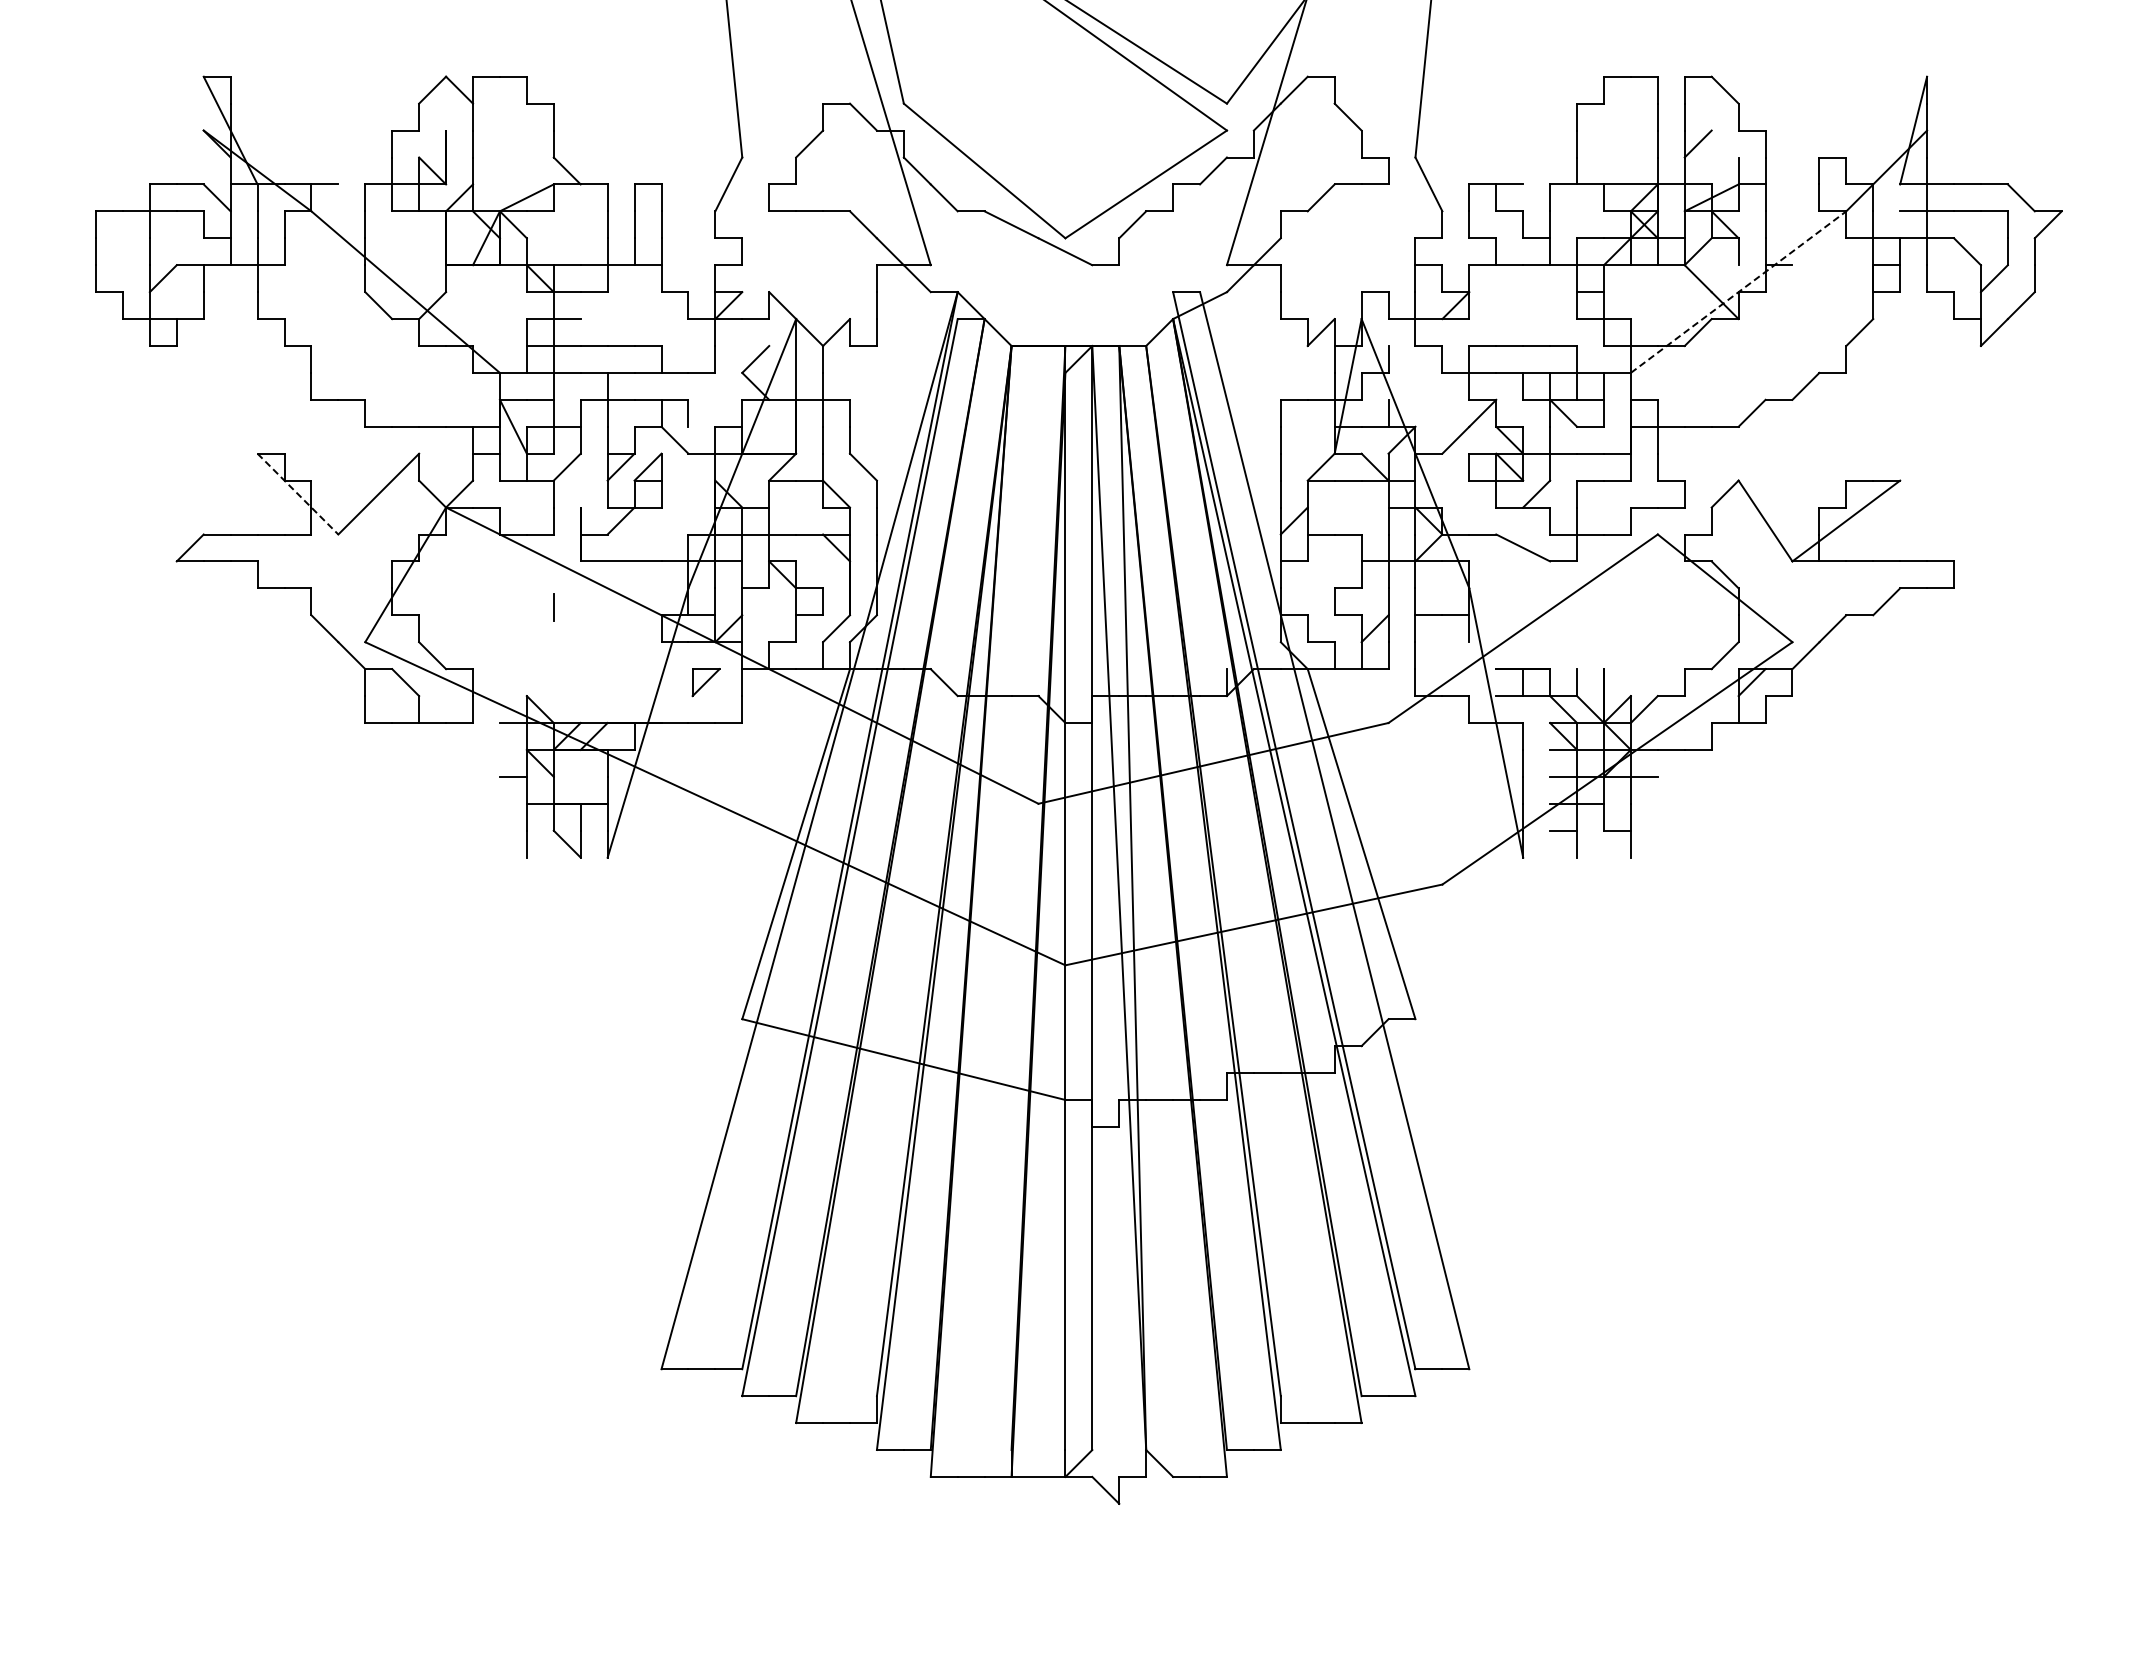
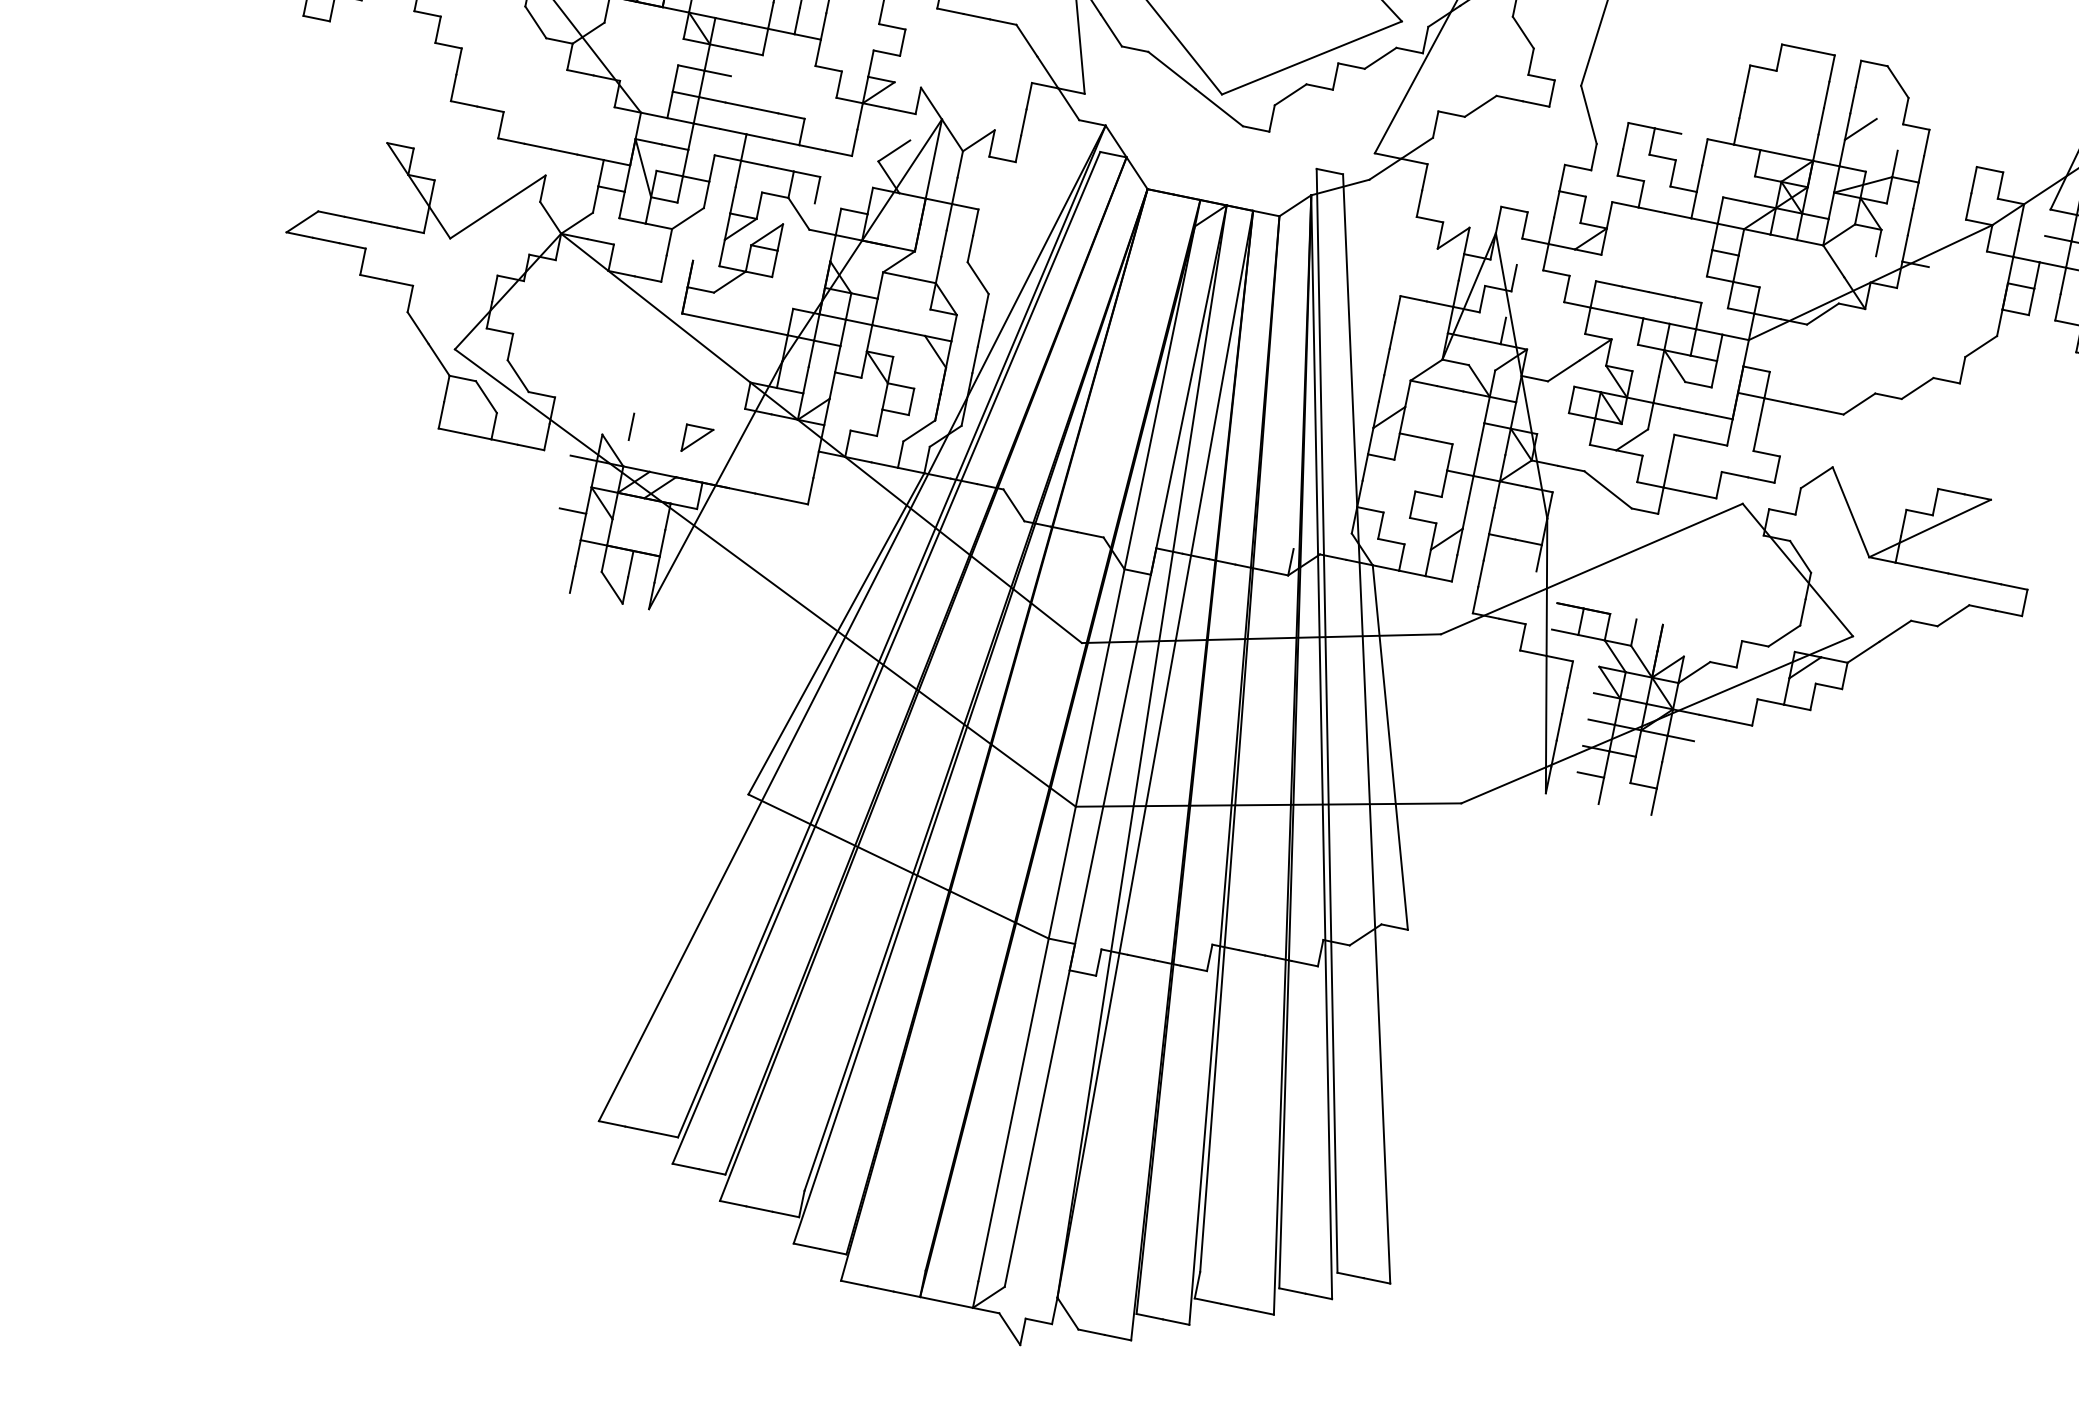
line: (1738, 292) -> (1870, 282), dashed -> solid
line: (298, 494) -> (419, 191), dashed -> solid
line: (553, 607) -> (631, 426), moved
part: (705, 682) -> (696, 440), moved

